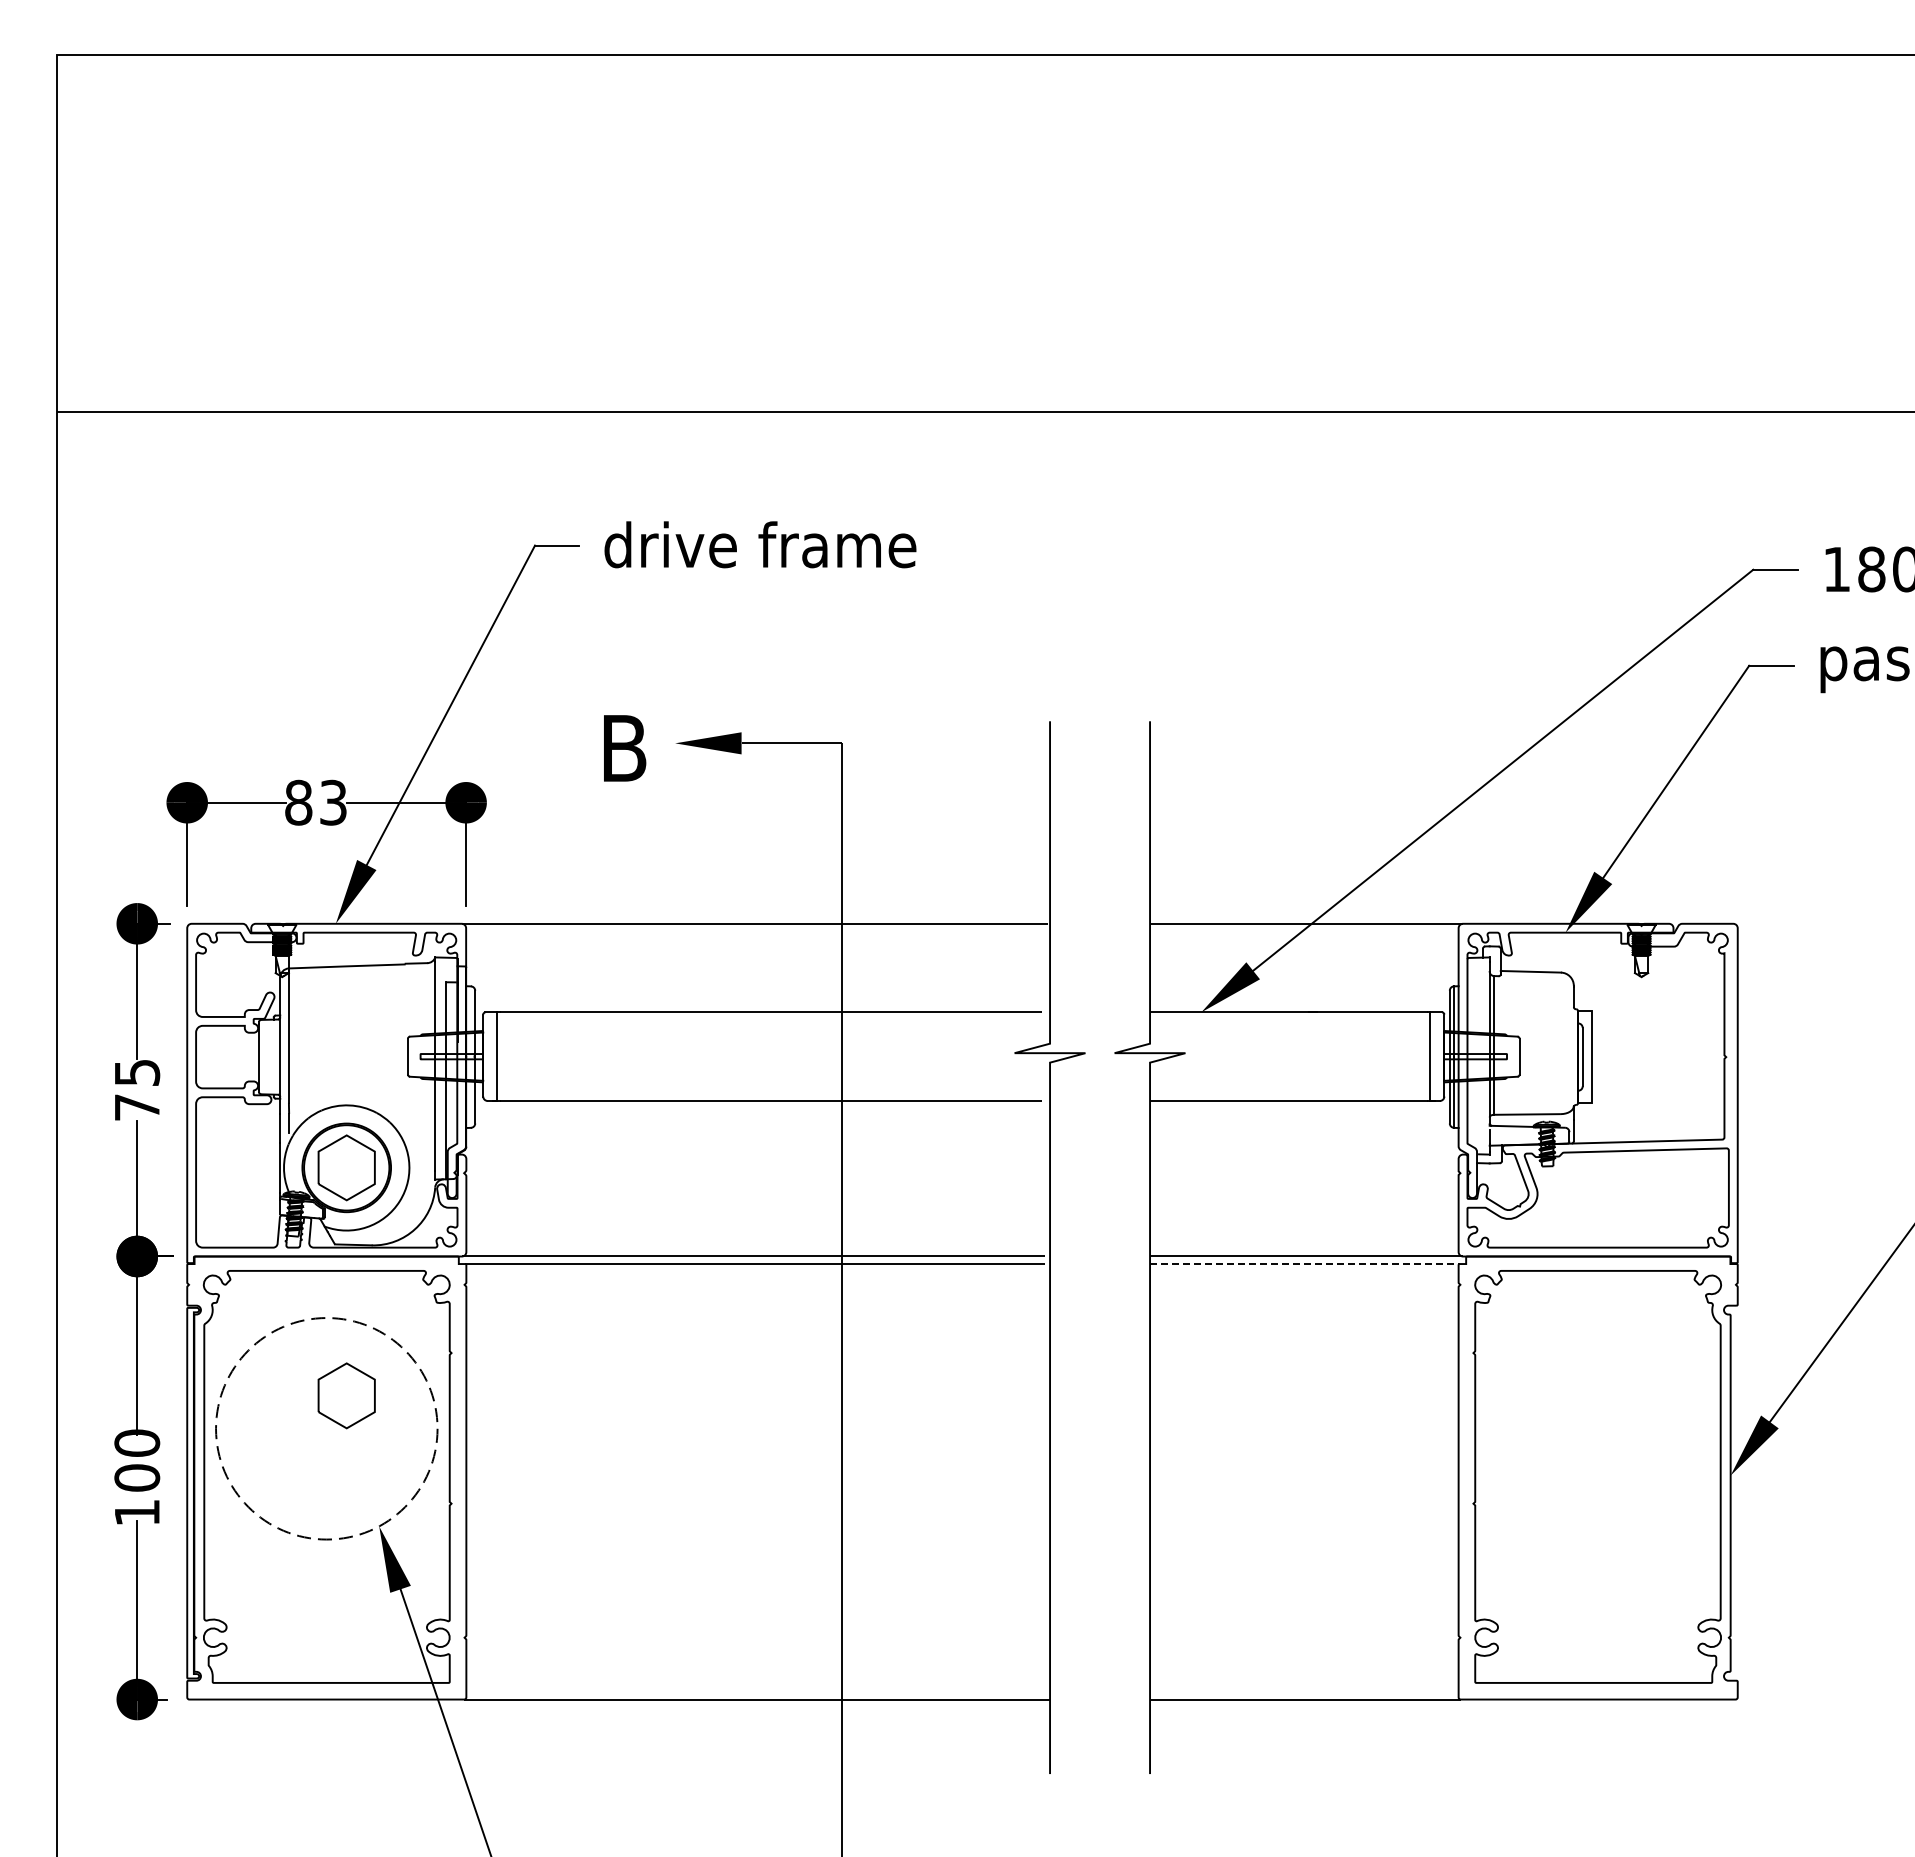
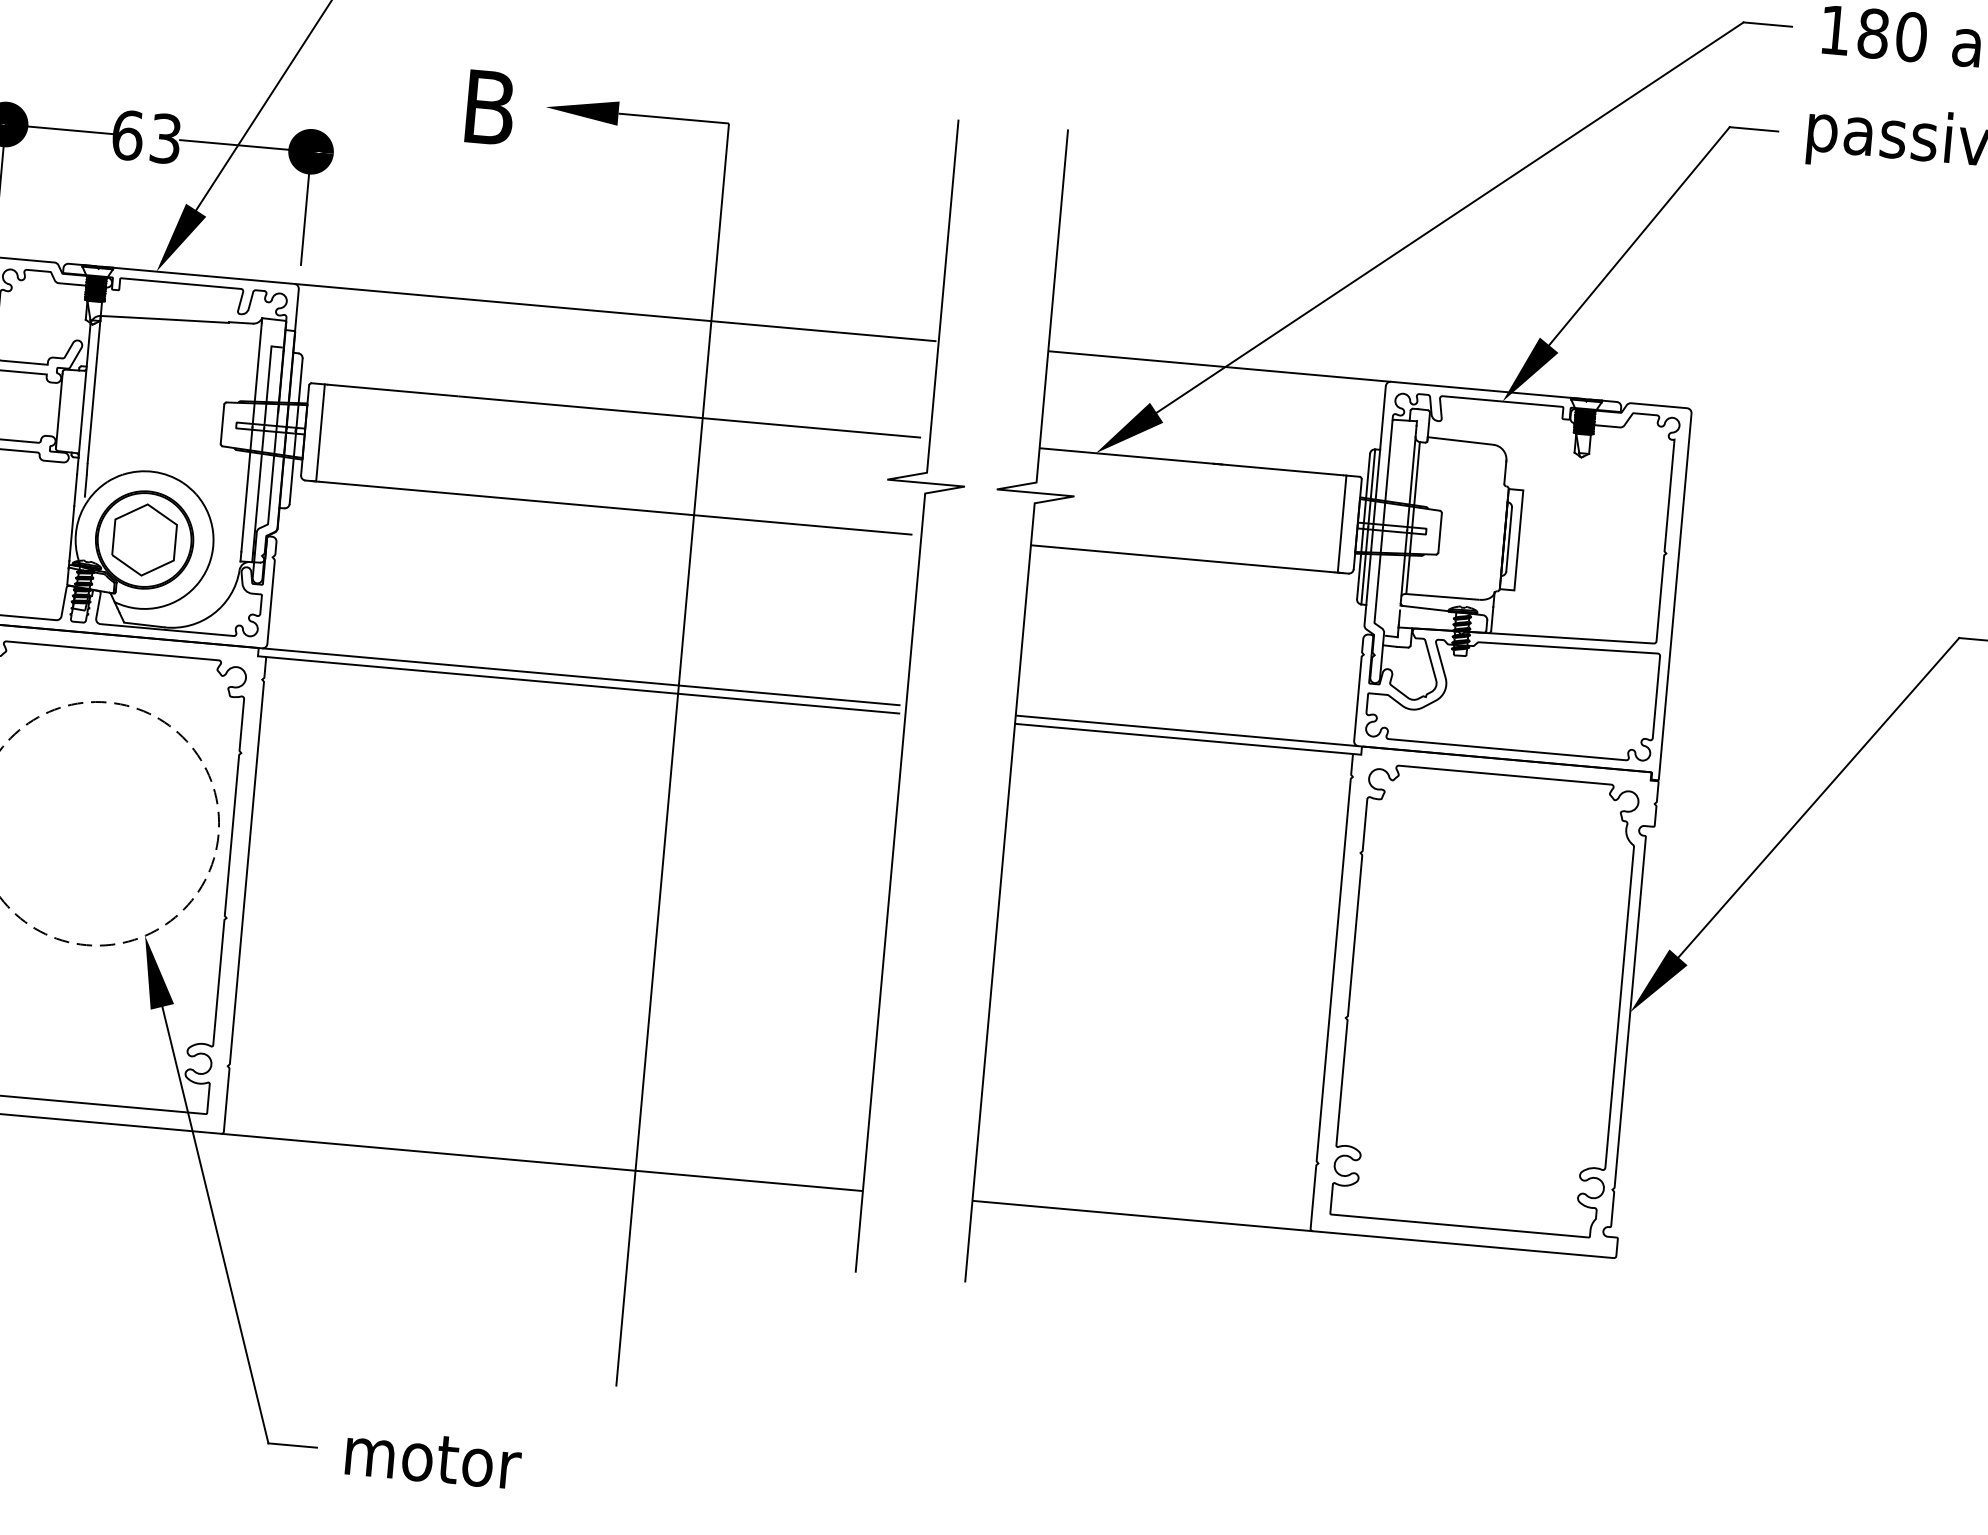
text: (298, 802) -> (127, 135), 83 -> 63
line: (1304, 1264) -> (1184, 739), dashed -> solid
part: (346, 1395) -> (122, 789), removed

